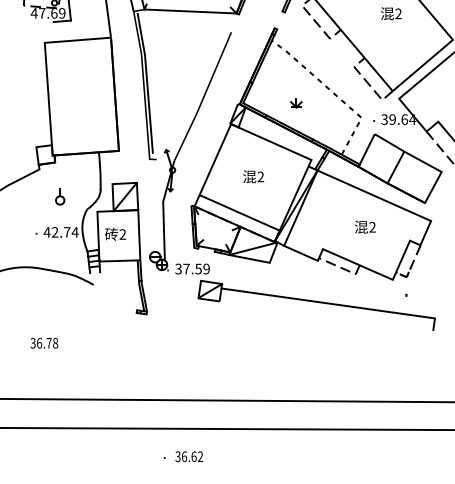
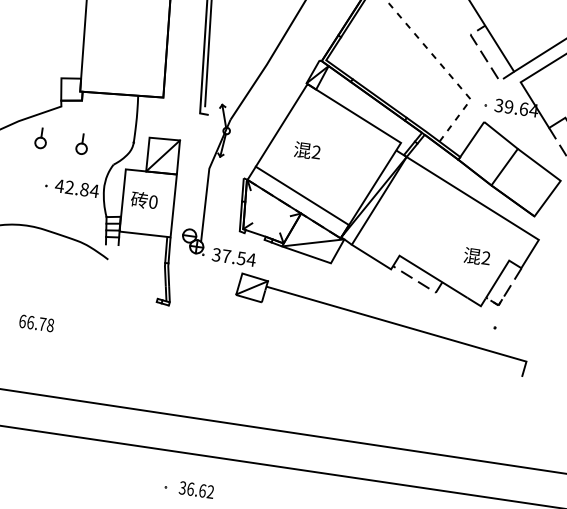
part: (296, 103) -> (392, 70), removed
text: (253, 176) -> (307, 150), moved
part: (27, 196) -> (41, 138), added
text: (365, 226) -> (477, 255), moved
text: (67, 232) -> (85, 189), 42.74 -> 42.84
text: (122, 234) -> (153, 202), 2 -> 0
text: (206, 268) -> (251, 259), 37.59 -> 37.54
text: (32, 342) -> (22, 320), 36.78 -> 66.78

